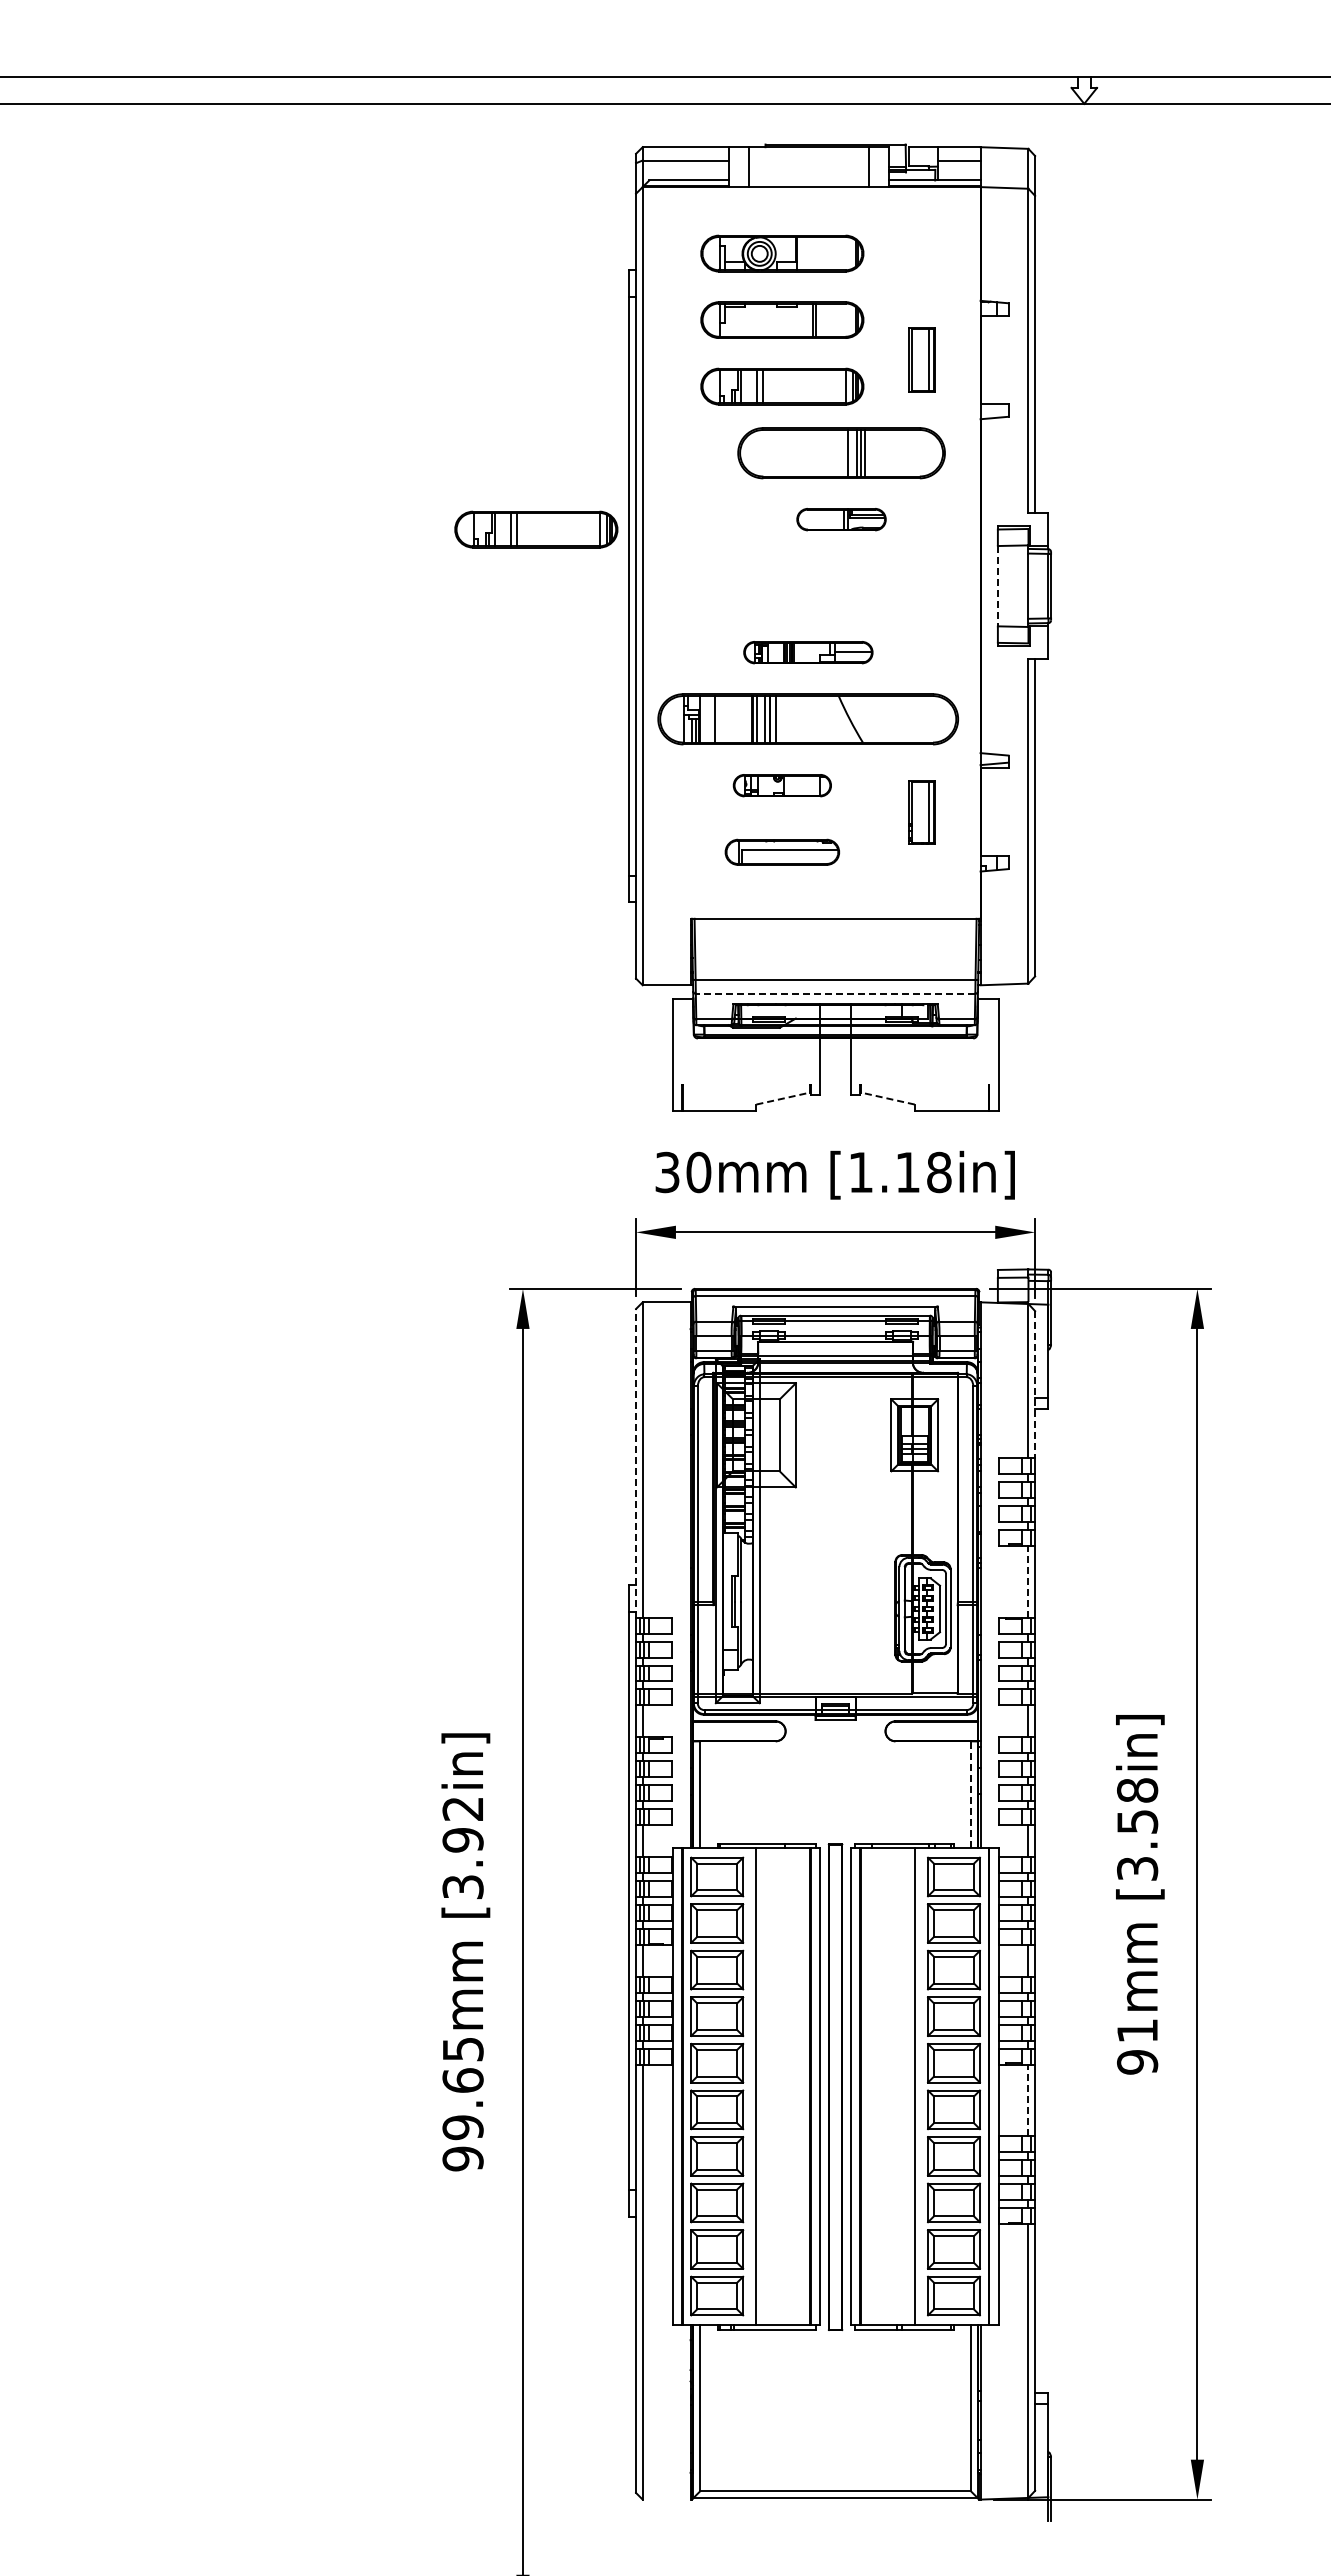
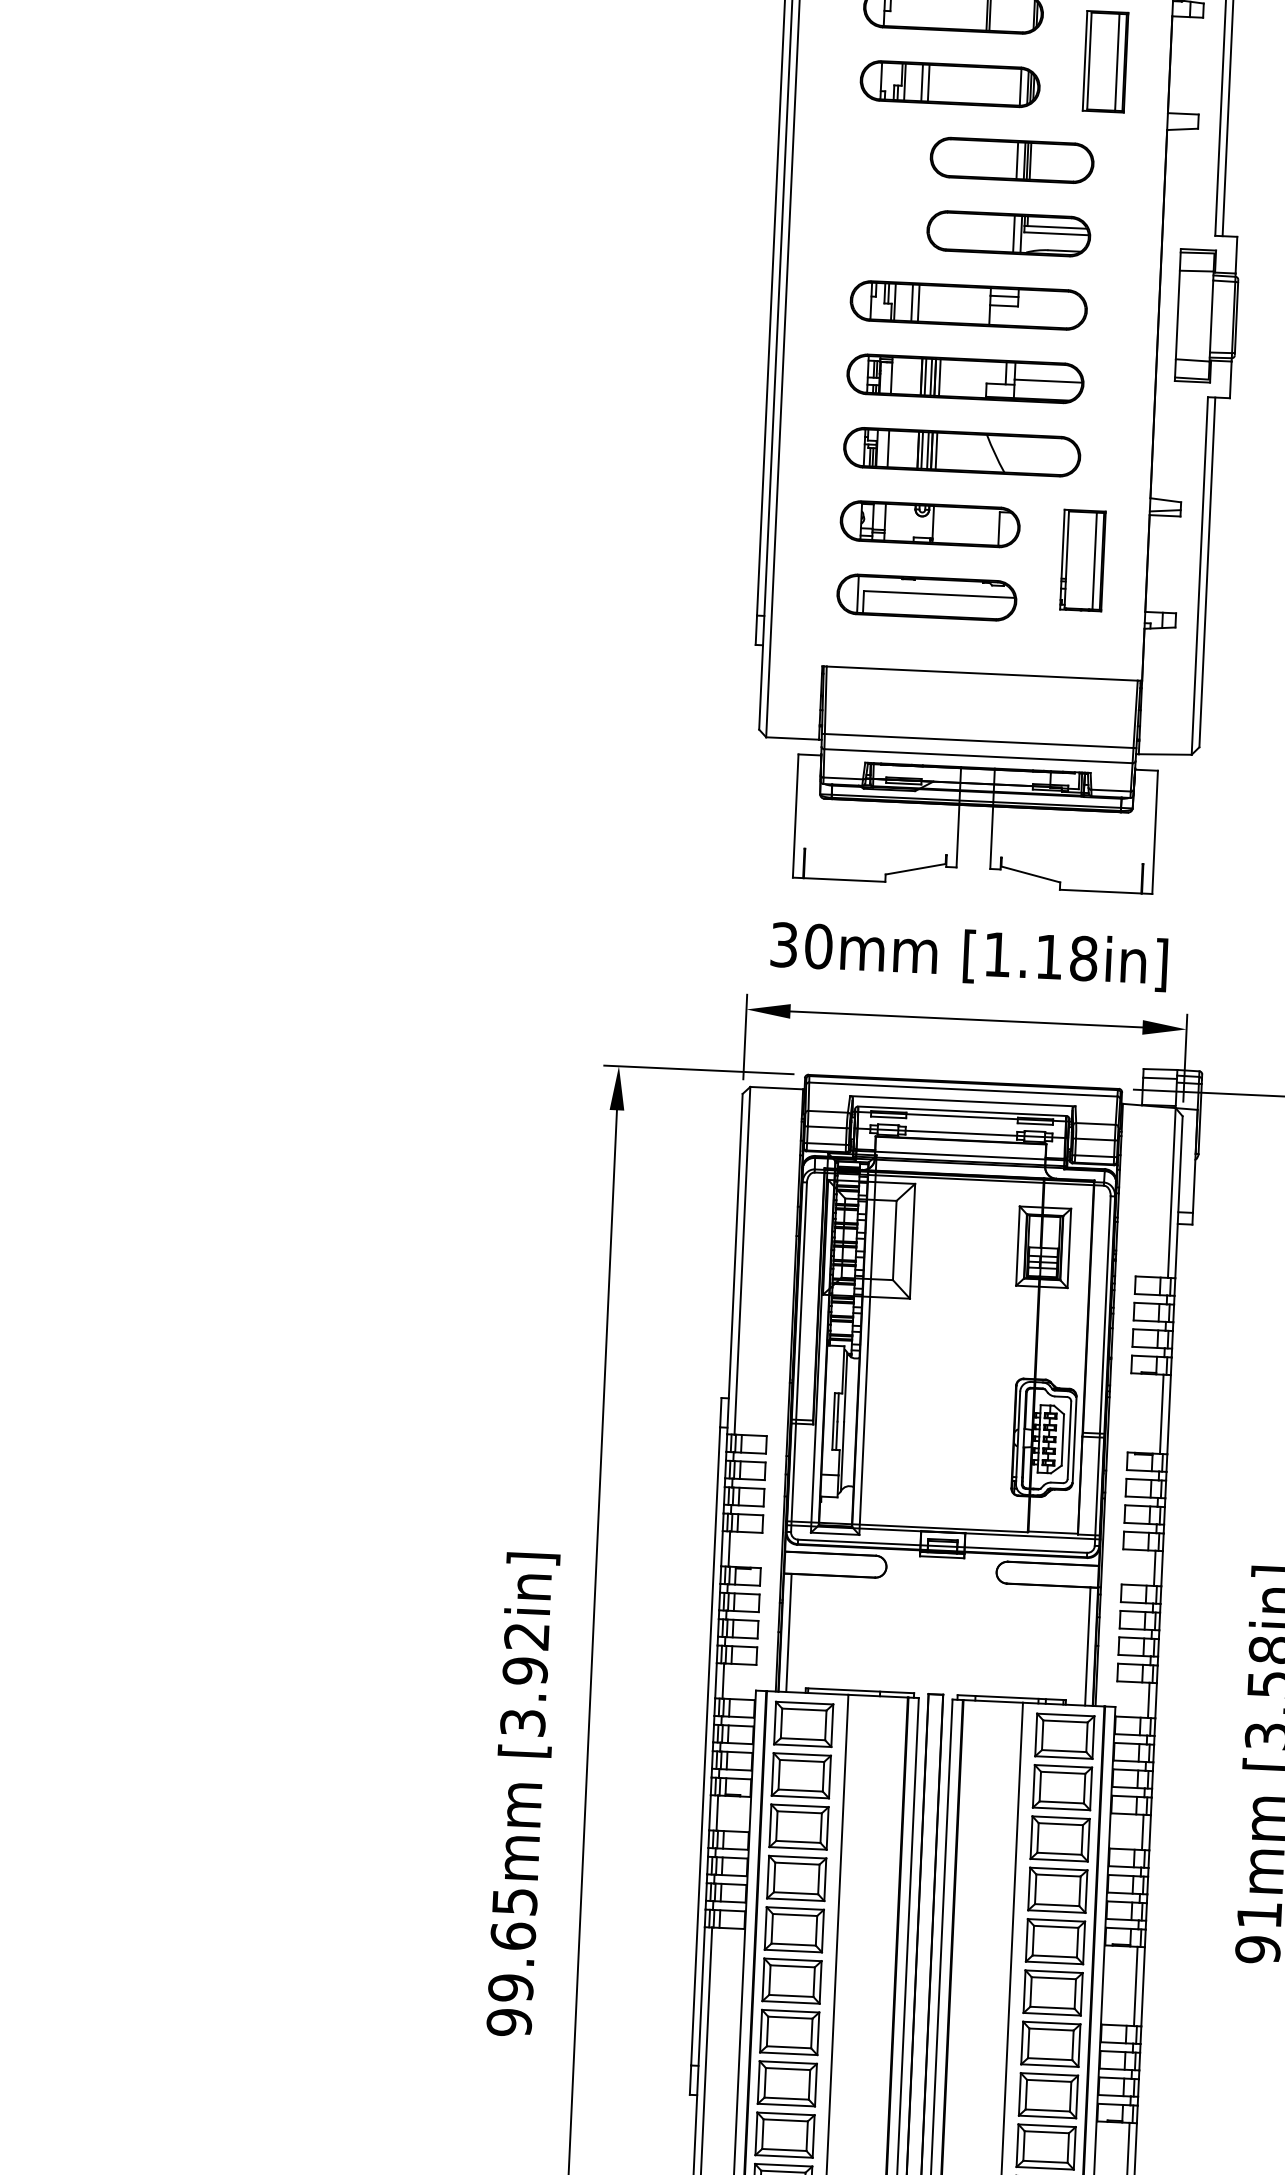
part: (921, 359) -> (1104, 61), size x1.43
part: (841, 452) -> (1012, 159), size x0.71
part: (841, 519) -> (1008, 233), size x1.67
part: (536, 529) -> (671, 229), removed
part: (808, 585) -> (969, 304), added
line: (997, 586) -> (1177, 315), dashed -> solid
part: (808, 652) -> (965, 378), size x1.67
part: (808, 718) -> (962, 451), size x0.71
part: (782, 785) -> (930, 523), size x1.67
part: (921, 812) -> (1082, 560), size x1.43
part: (782, 852) -> (927, 597), size x1.43
line: (835, 993) -> (978, 756), dashed -> solid
line: (783, 1098) -> (915, 869), dashed -> solid
line: (887, 1098) -> (1030, 874), dashed -> solid
line: (1035, 1385) -> (1179, 1198), dashed -> solid
line: (636, 1462) -> (735, 1263), dashed -> solid
line: (1028, 1581) -> (1161, 1414), dashed -> solid
line: (971, 1794) -> (1088, 1646), dashed -> solid
line: (1028, 2100) -> (1135, 1986), dashed -> solid

